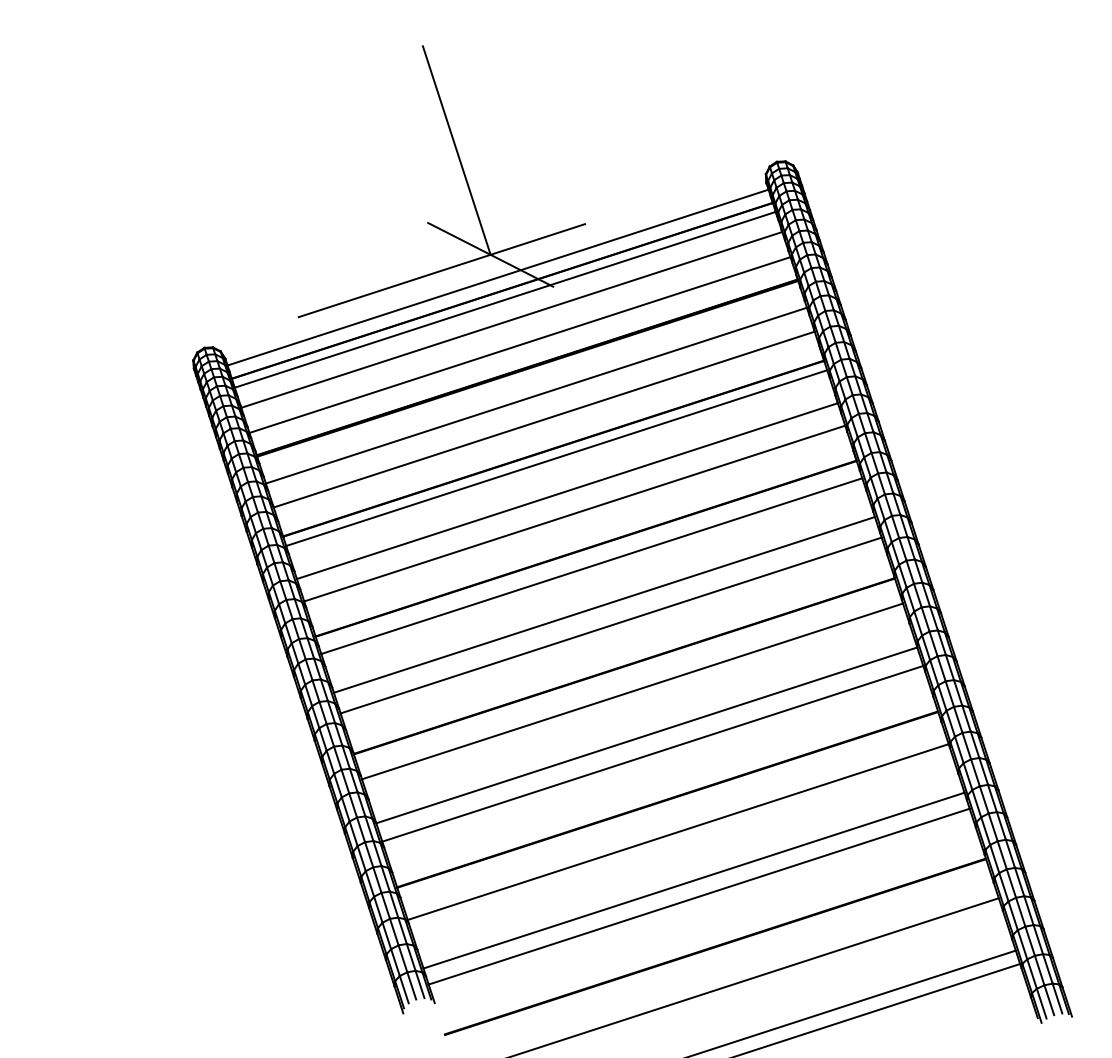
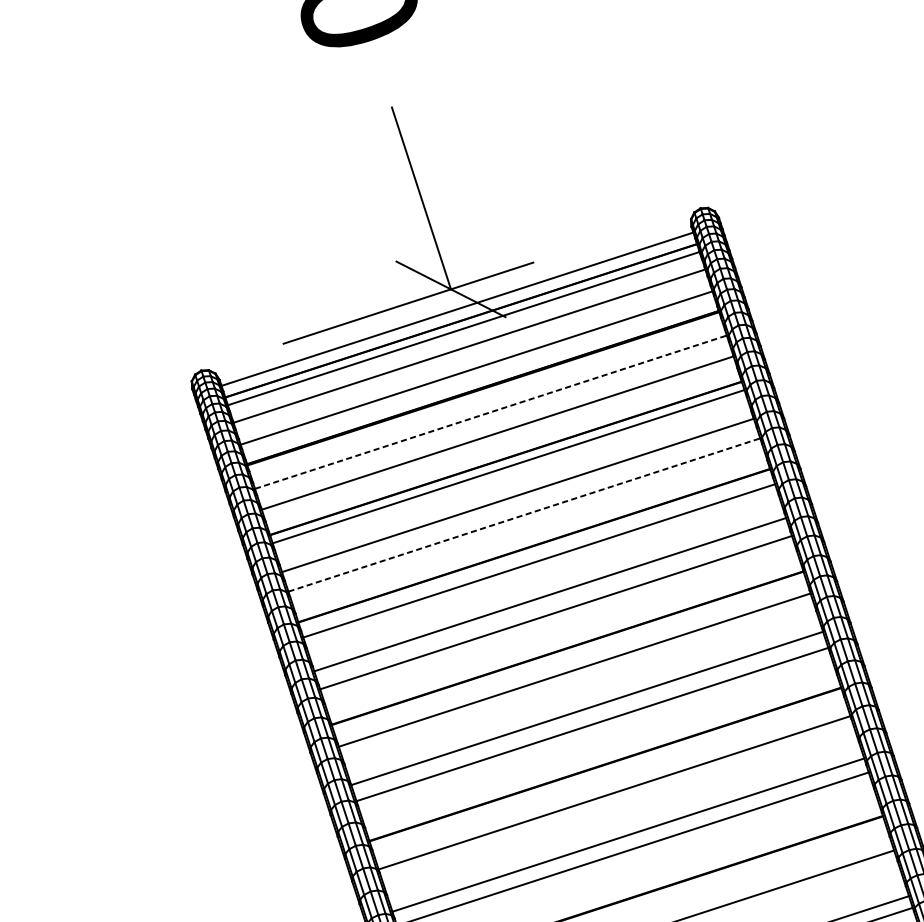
line: (536, 395) -> (490, 412), solid -> dashed
line: (575, 513) -> (525, 514), solid -> dashed

